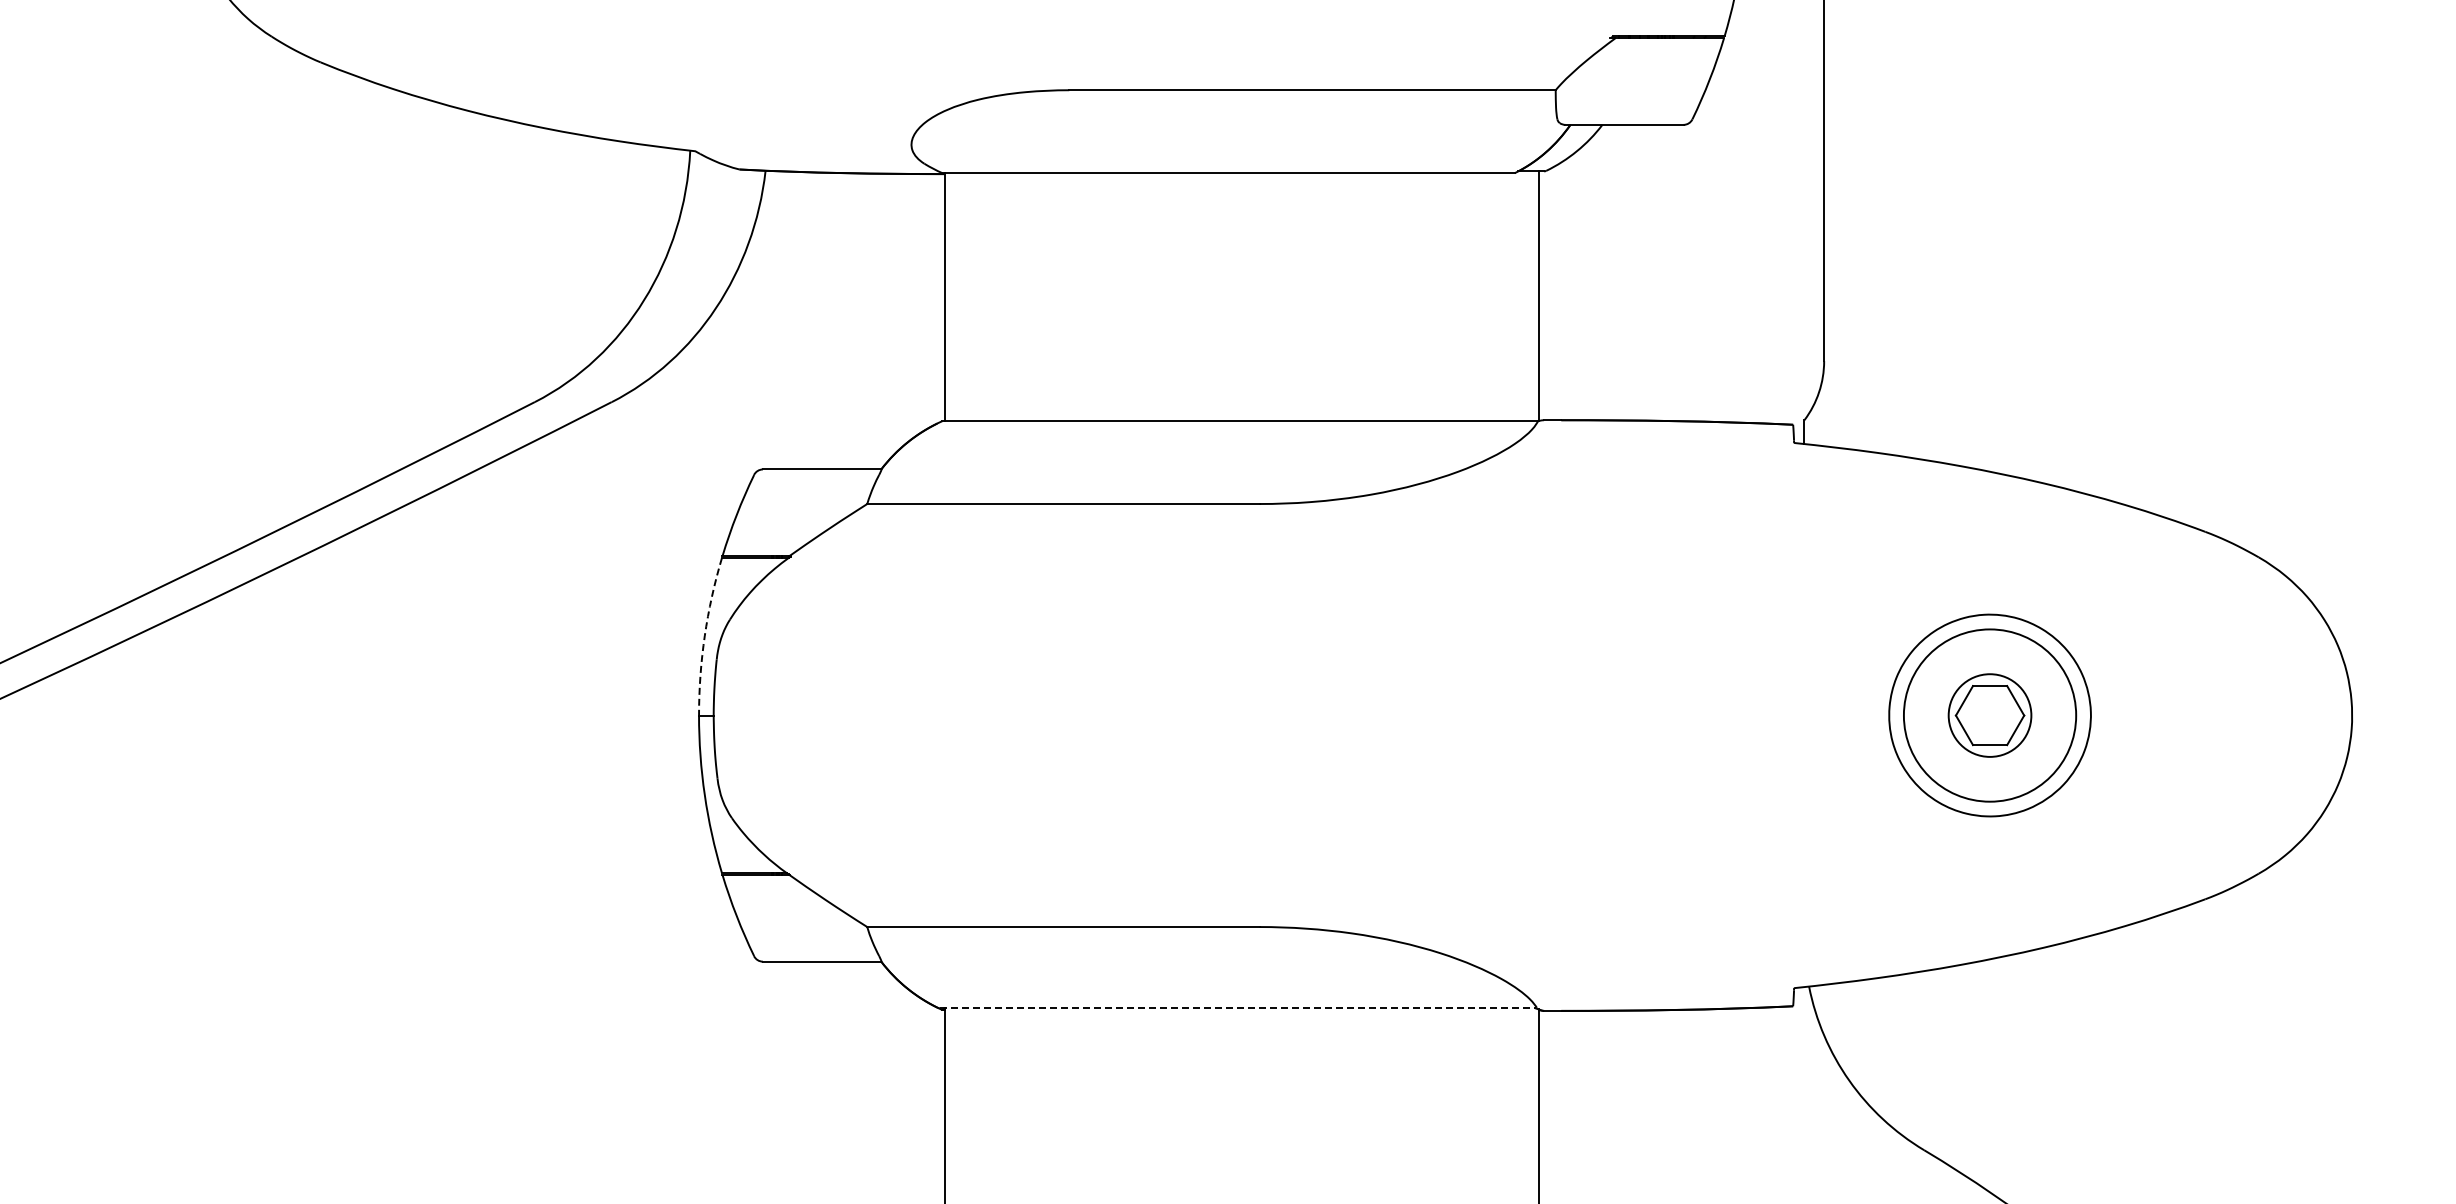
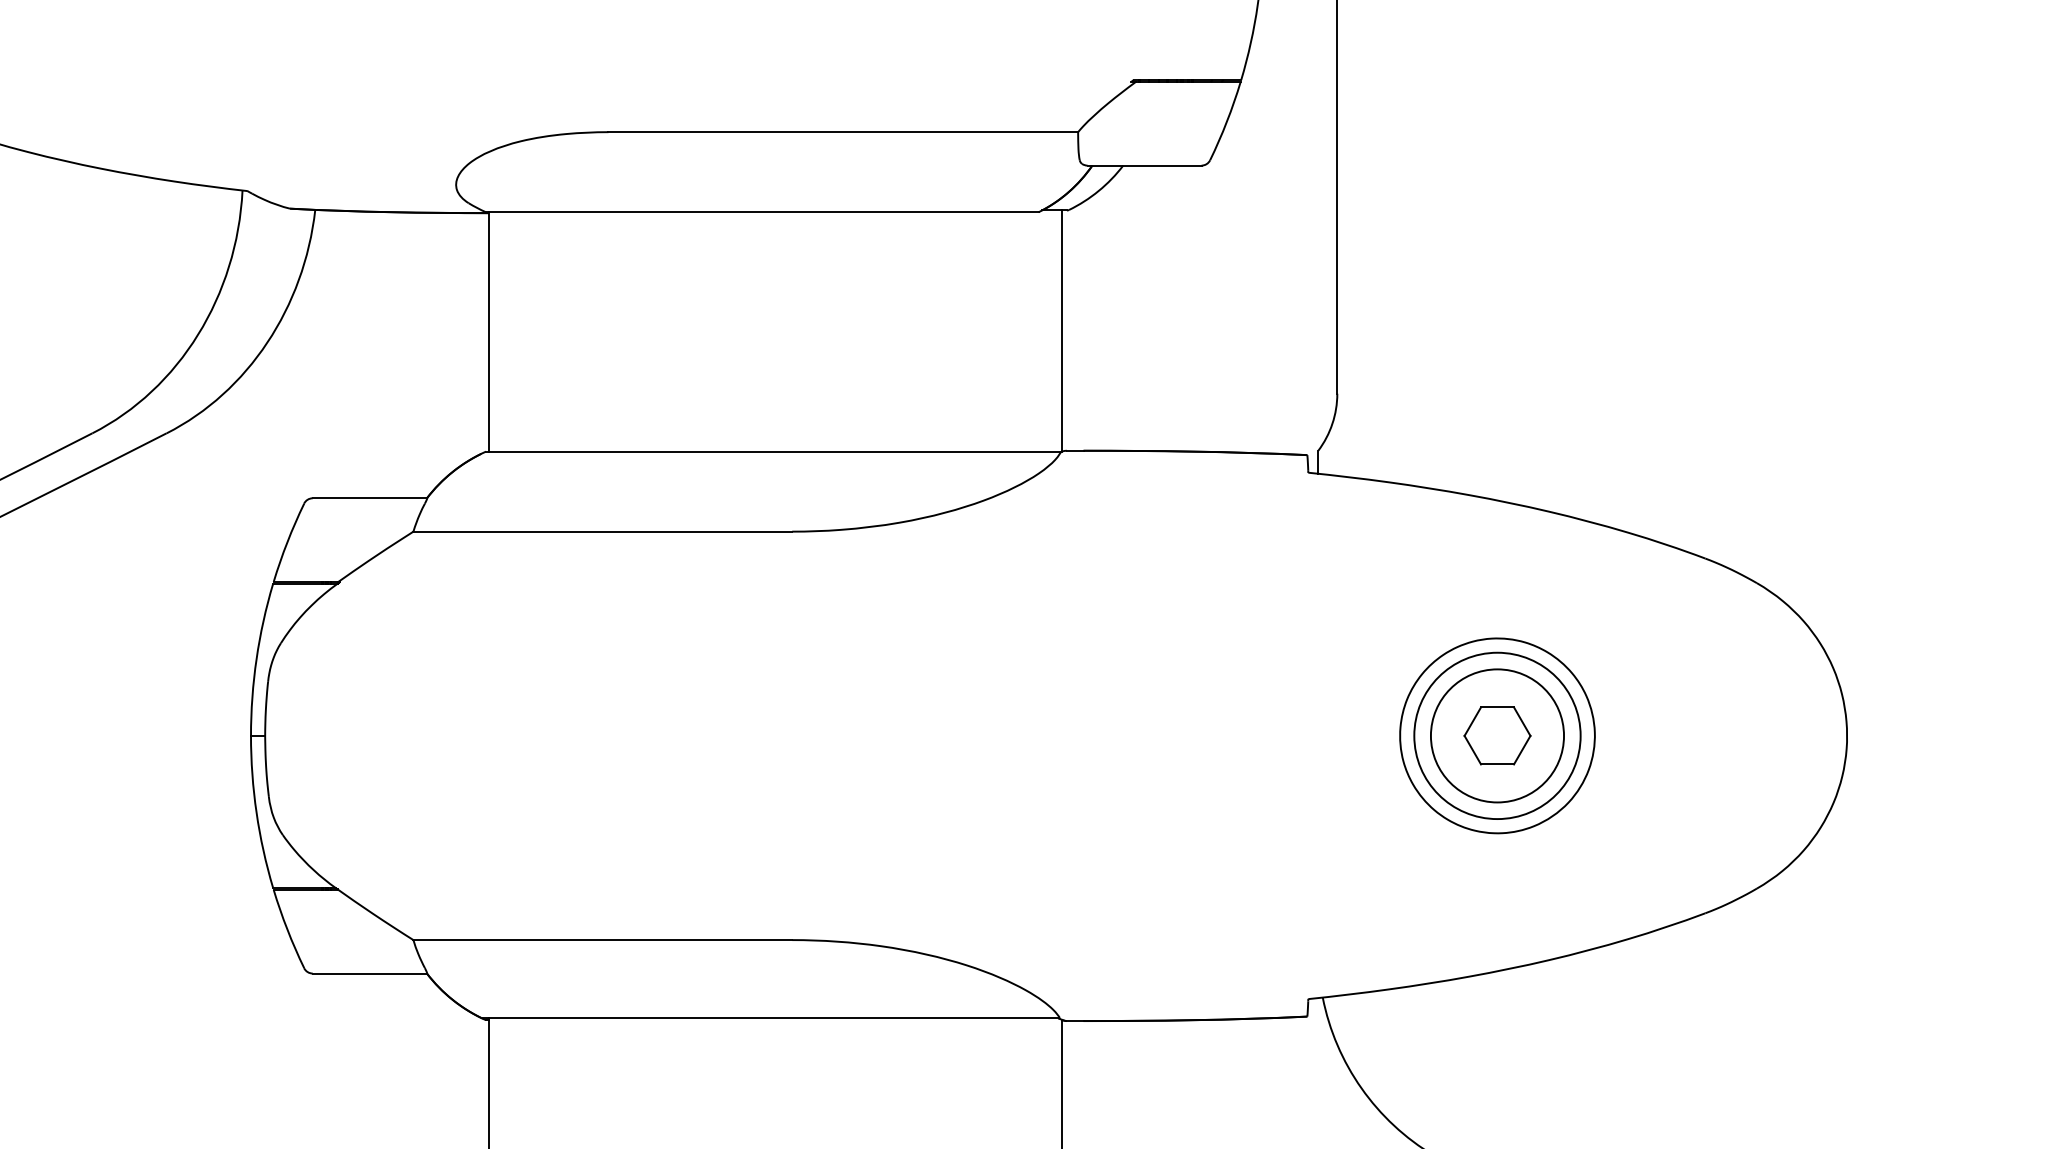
arc: (704, 635) -> (256, 658), dashed -> solid
circle: (1989, 715) -> (1496, 735), size x1.67
line: (1238, 1008) -> (771, 1018), dashed -> solid

